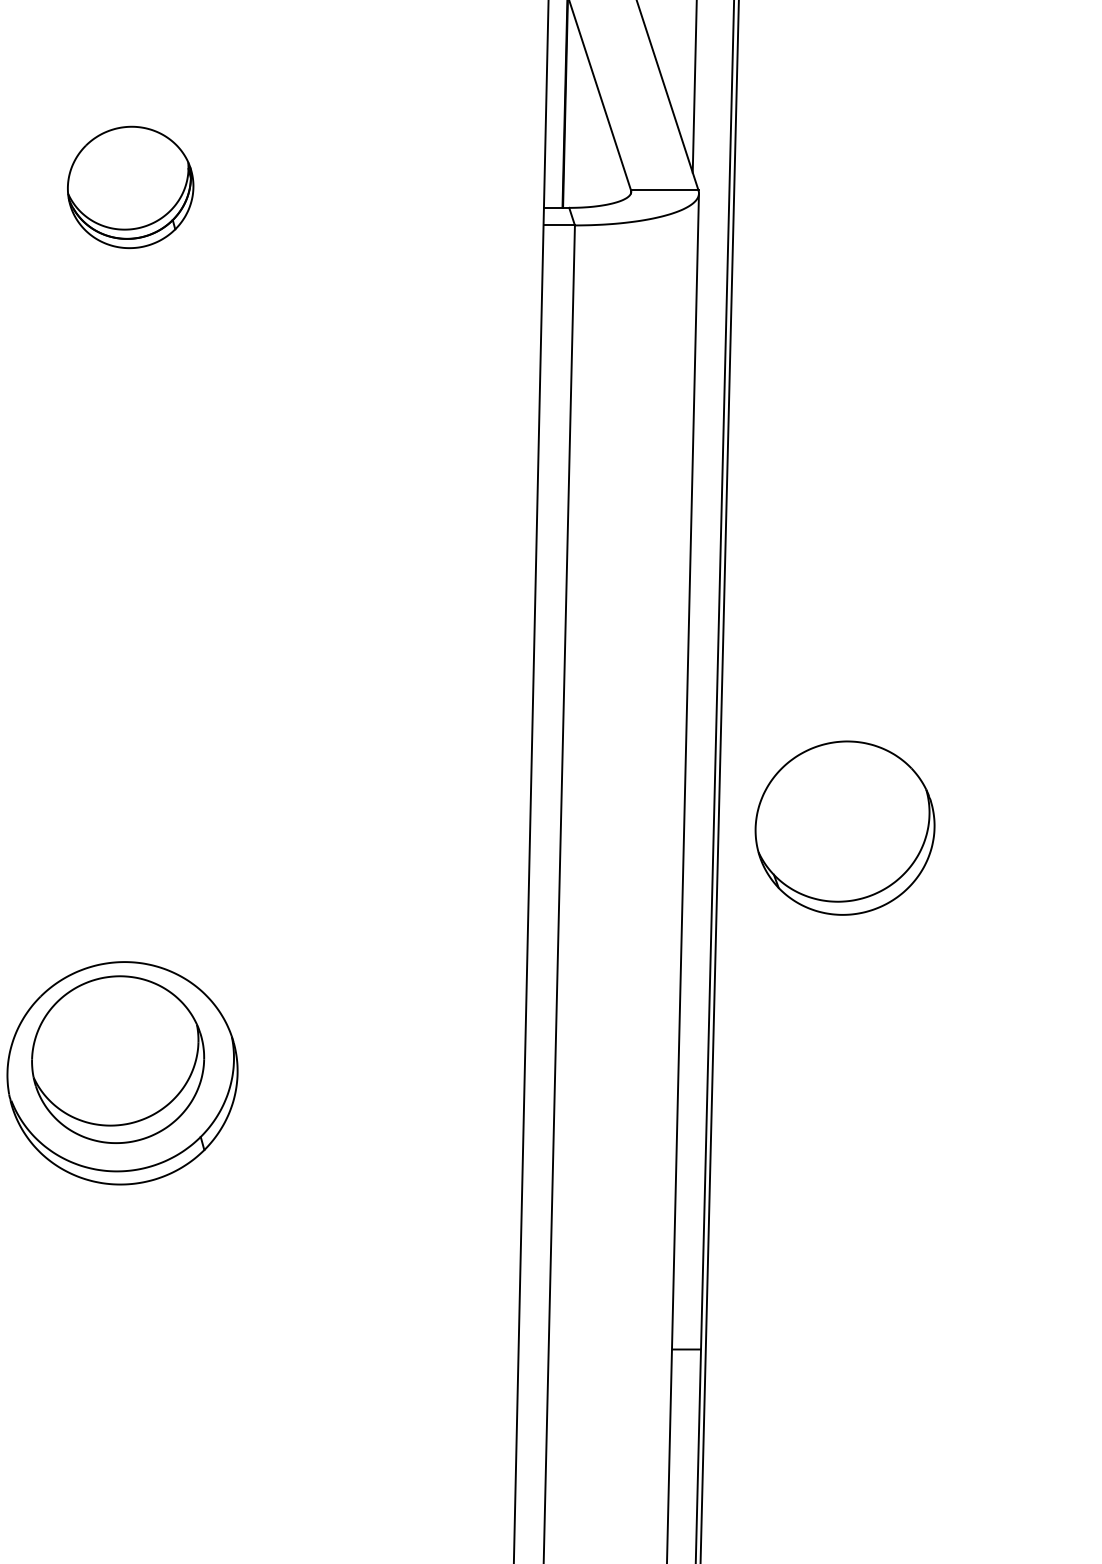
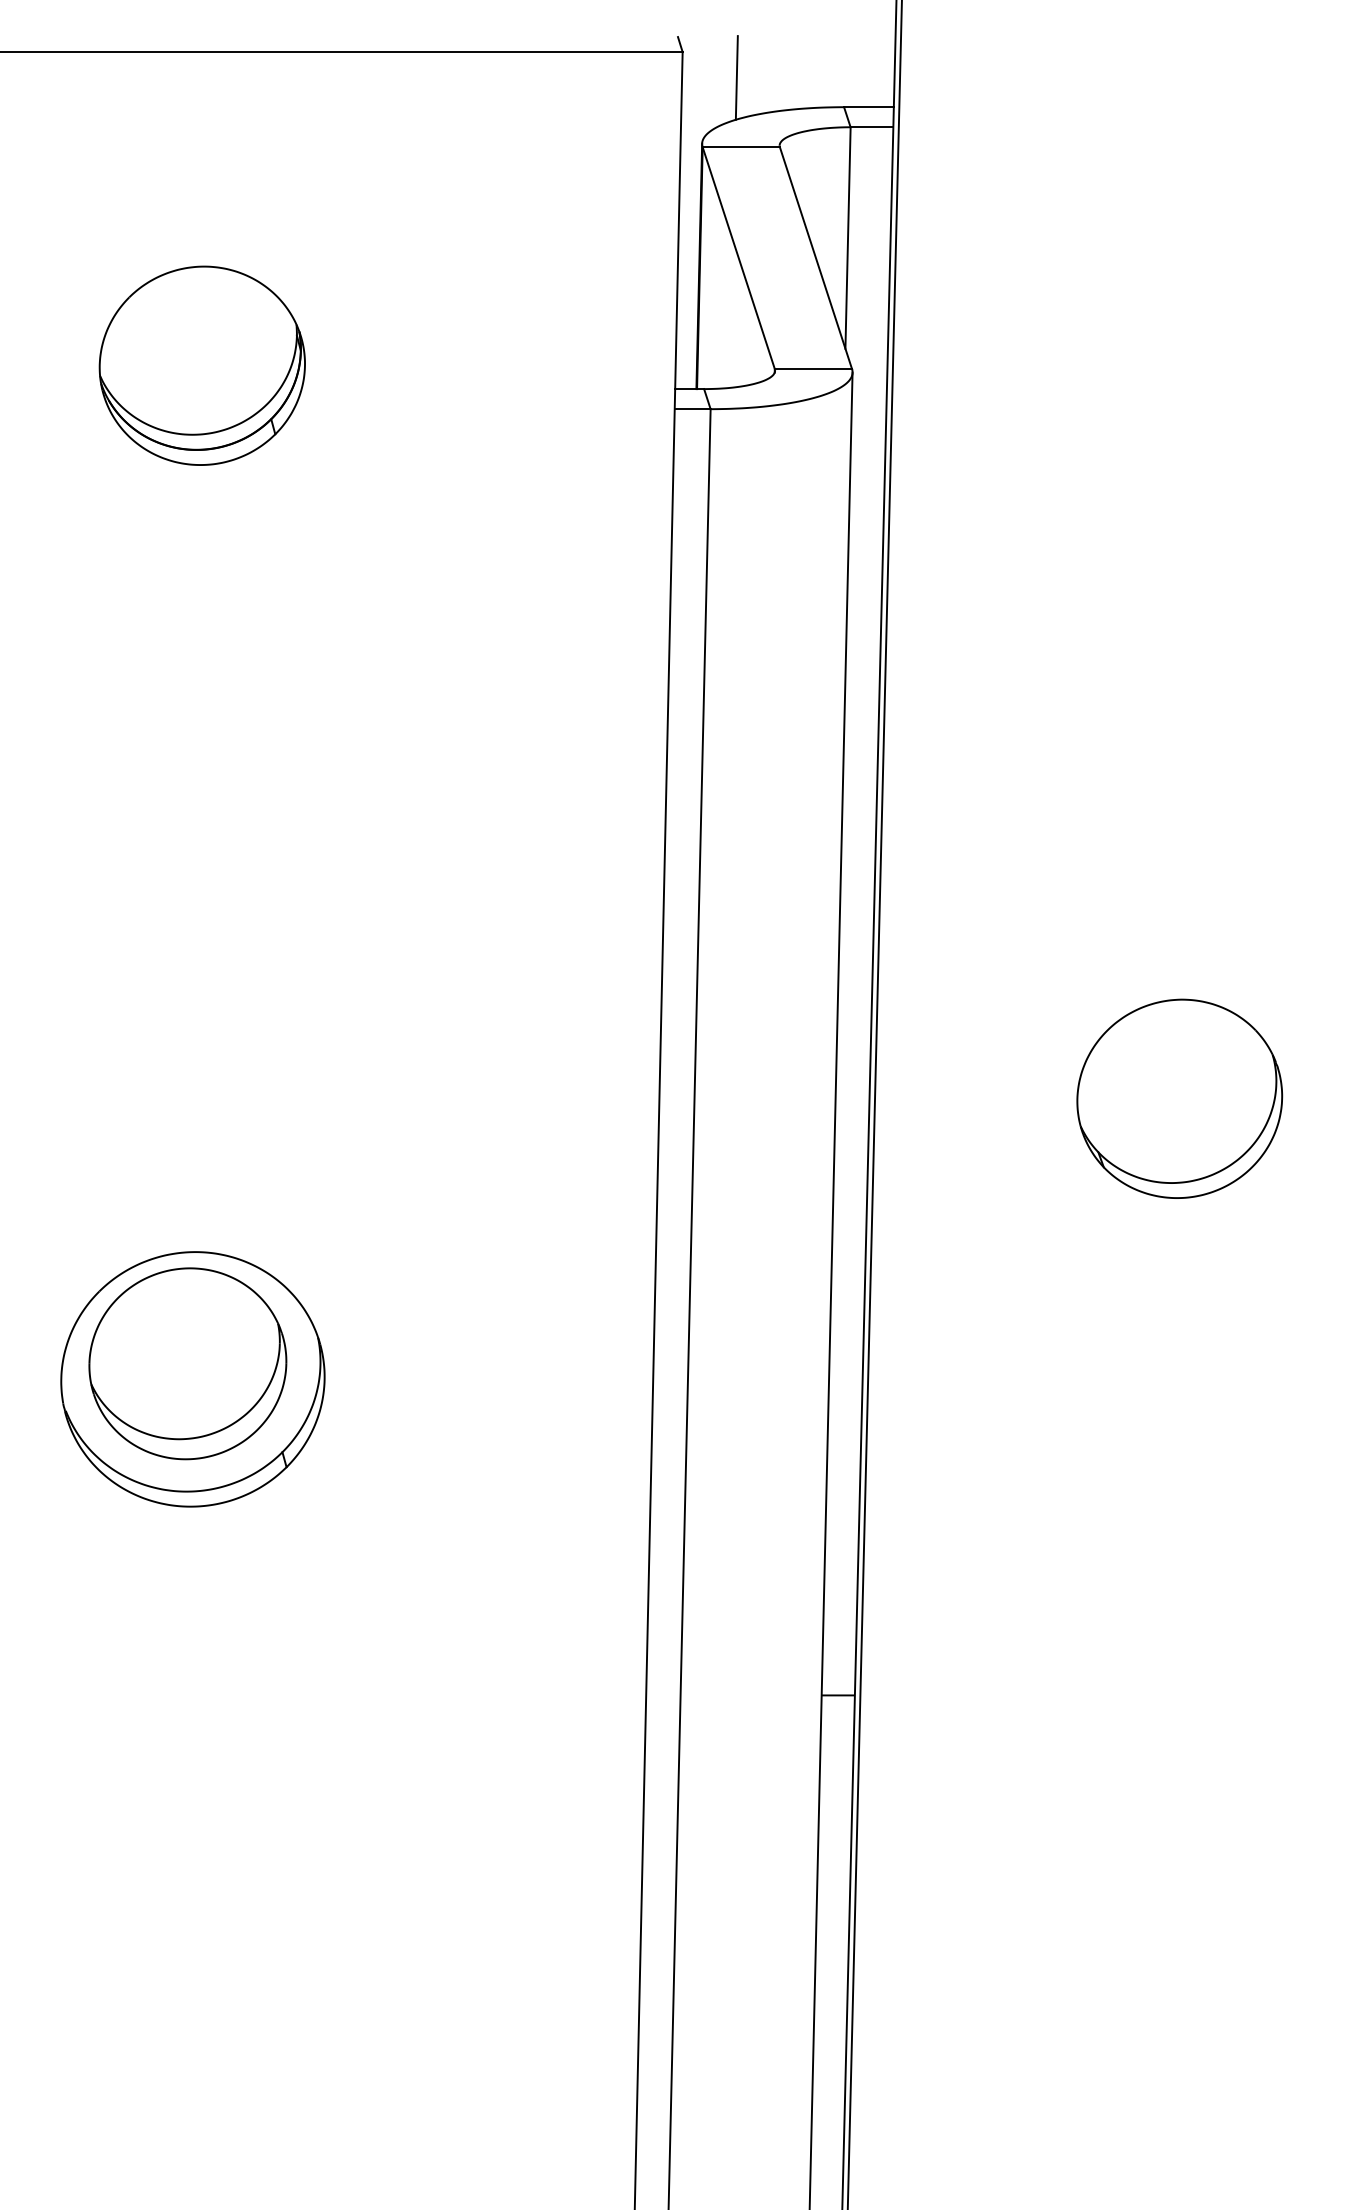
part: (130, 187) -> (201, 365), size x1.43
part: (844, 827) -> (1179, 1098), moved

